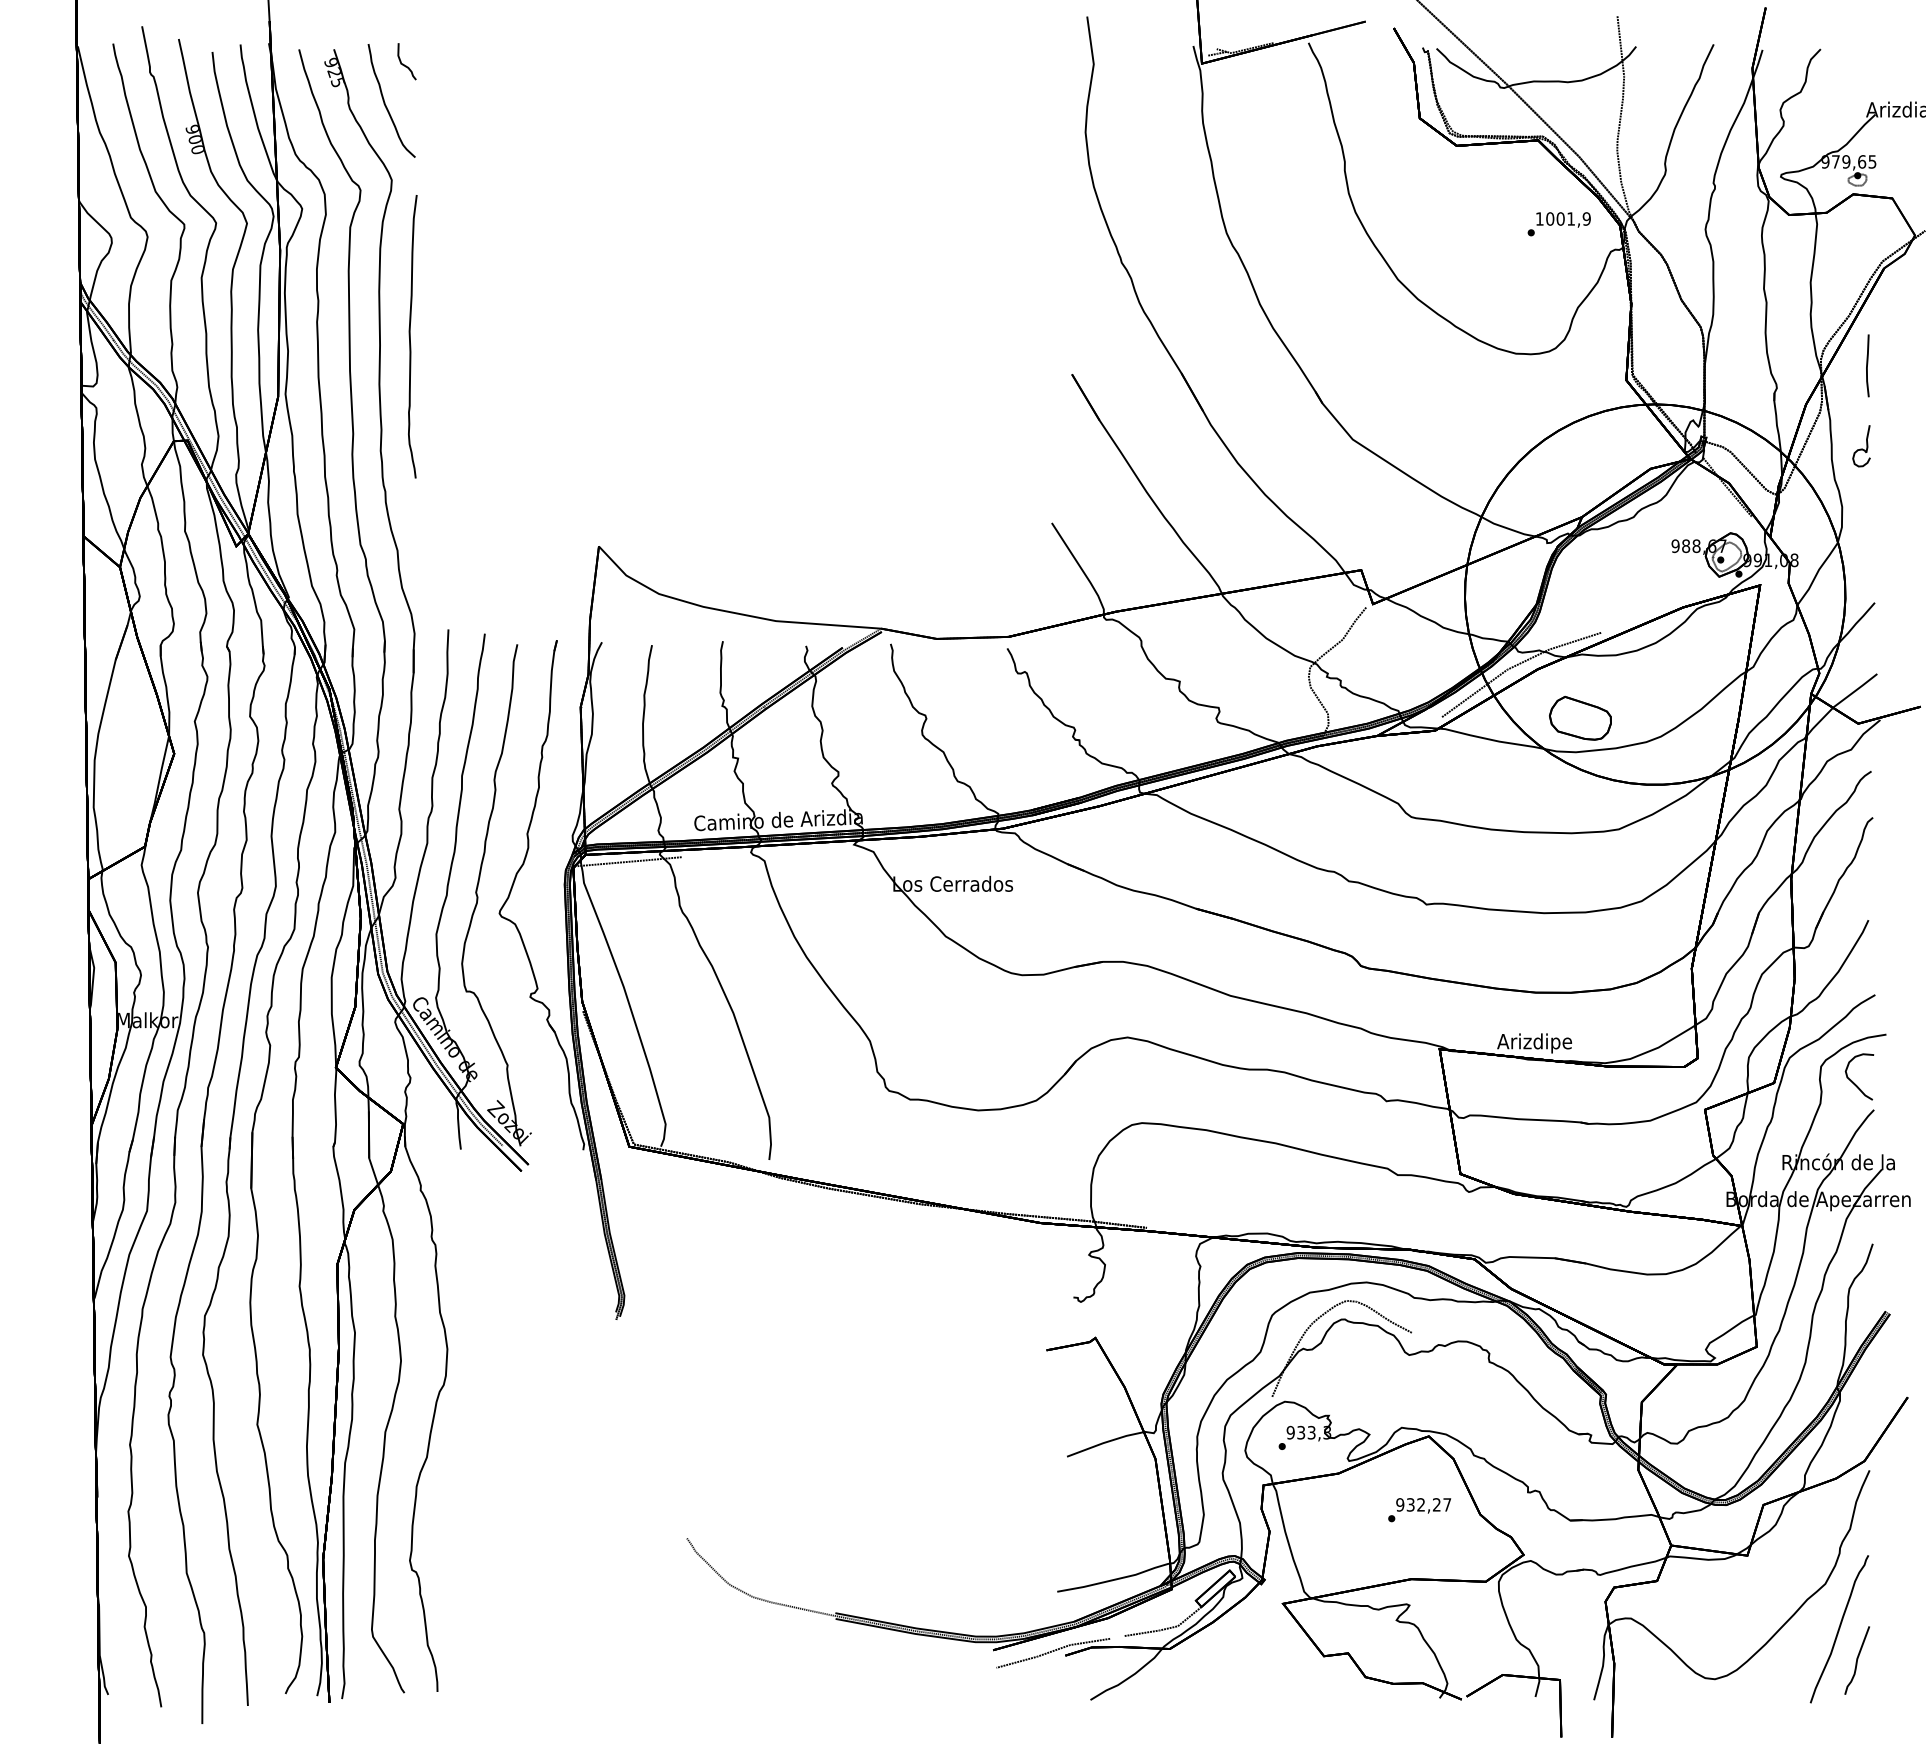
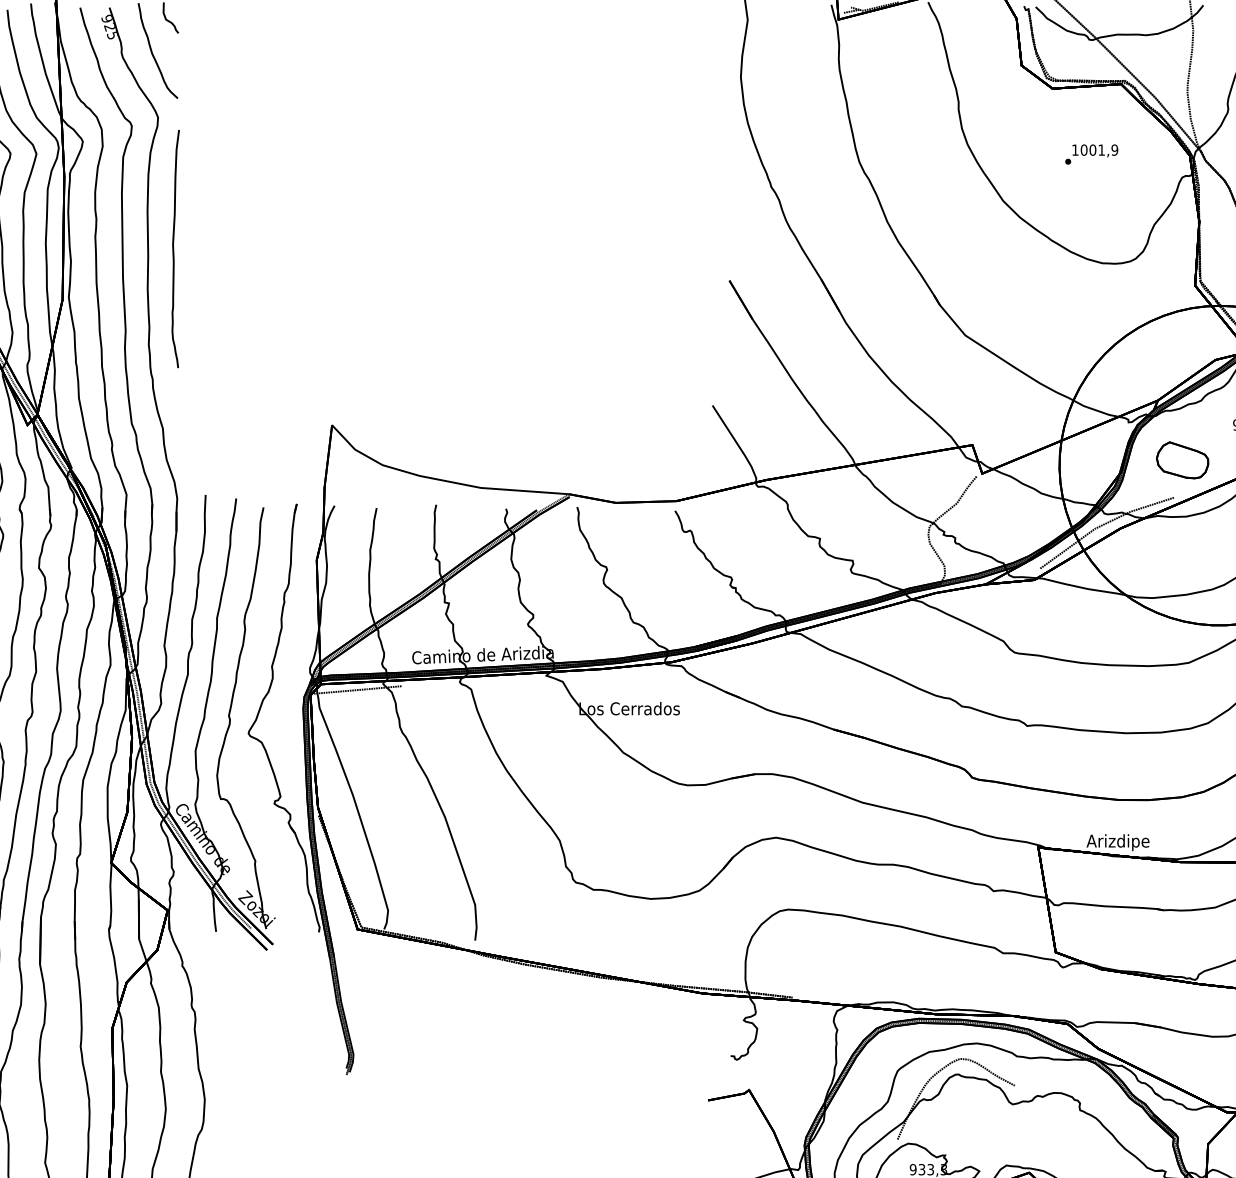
text: (1558, 224) -> (1091, 154), moved
part: (1580, 717) -> (1182, 459), moved

